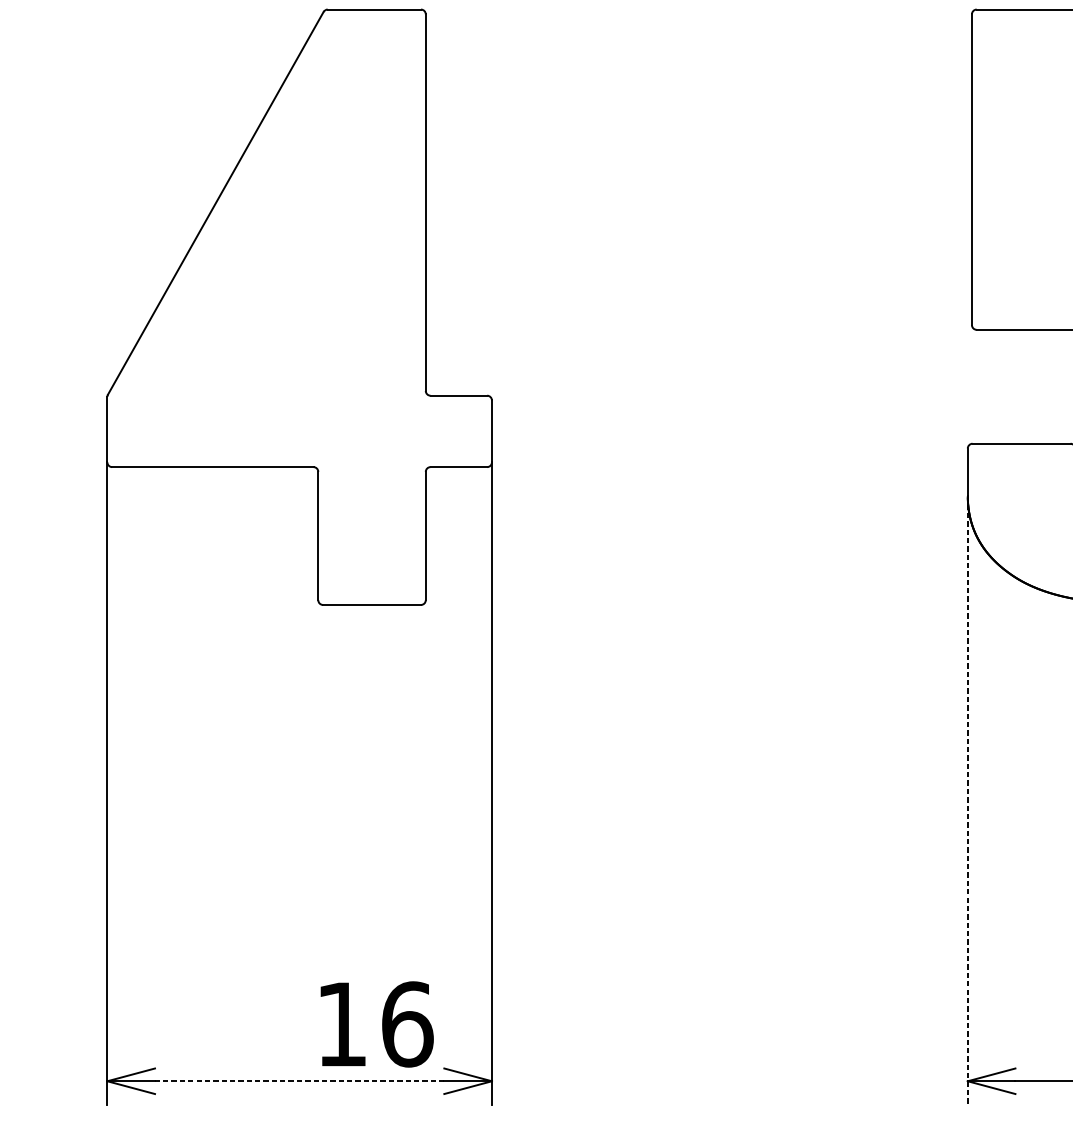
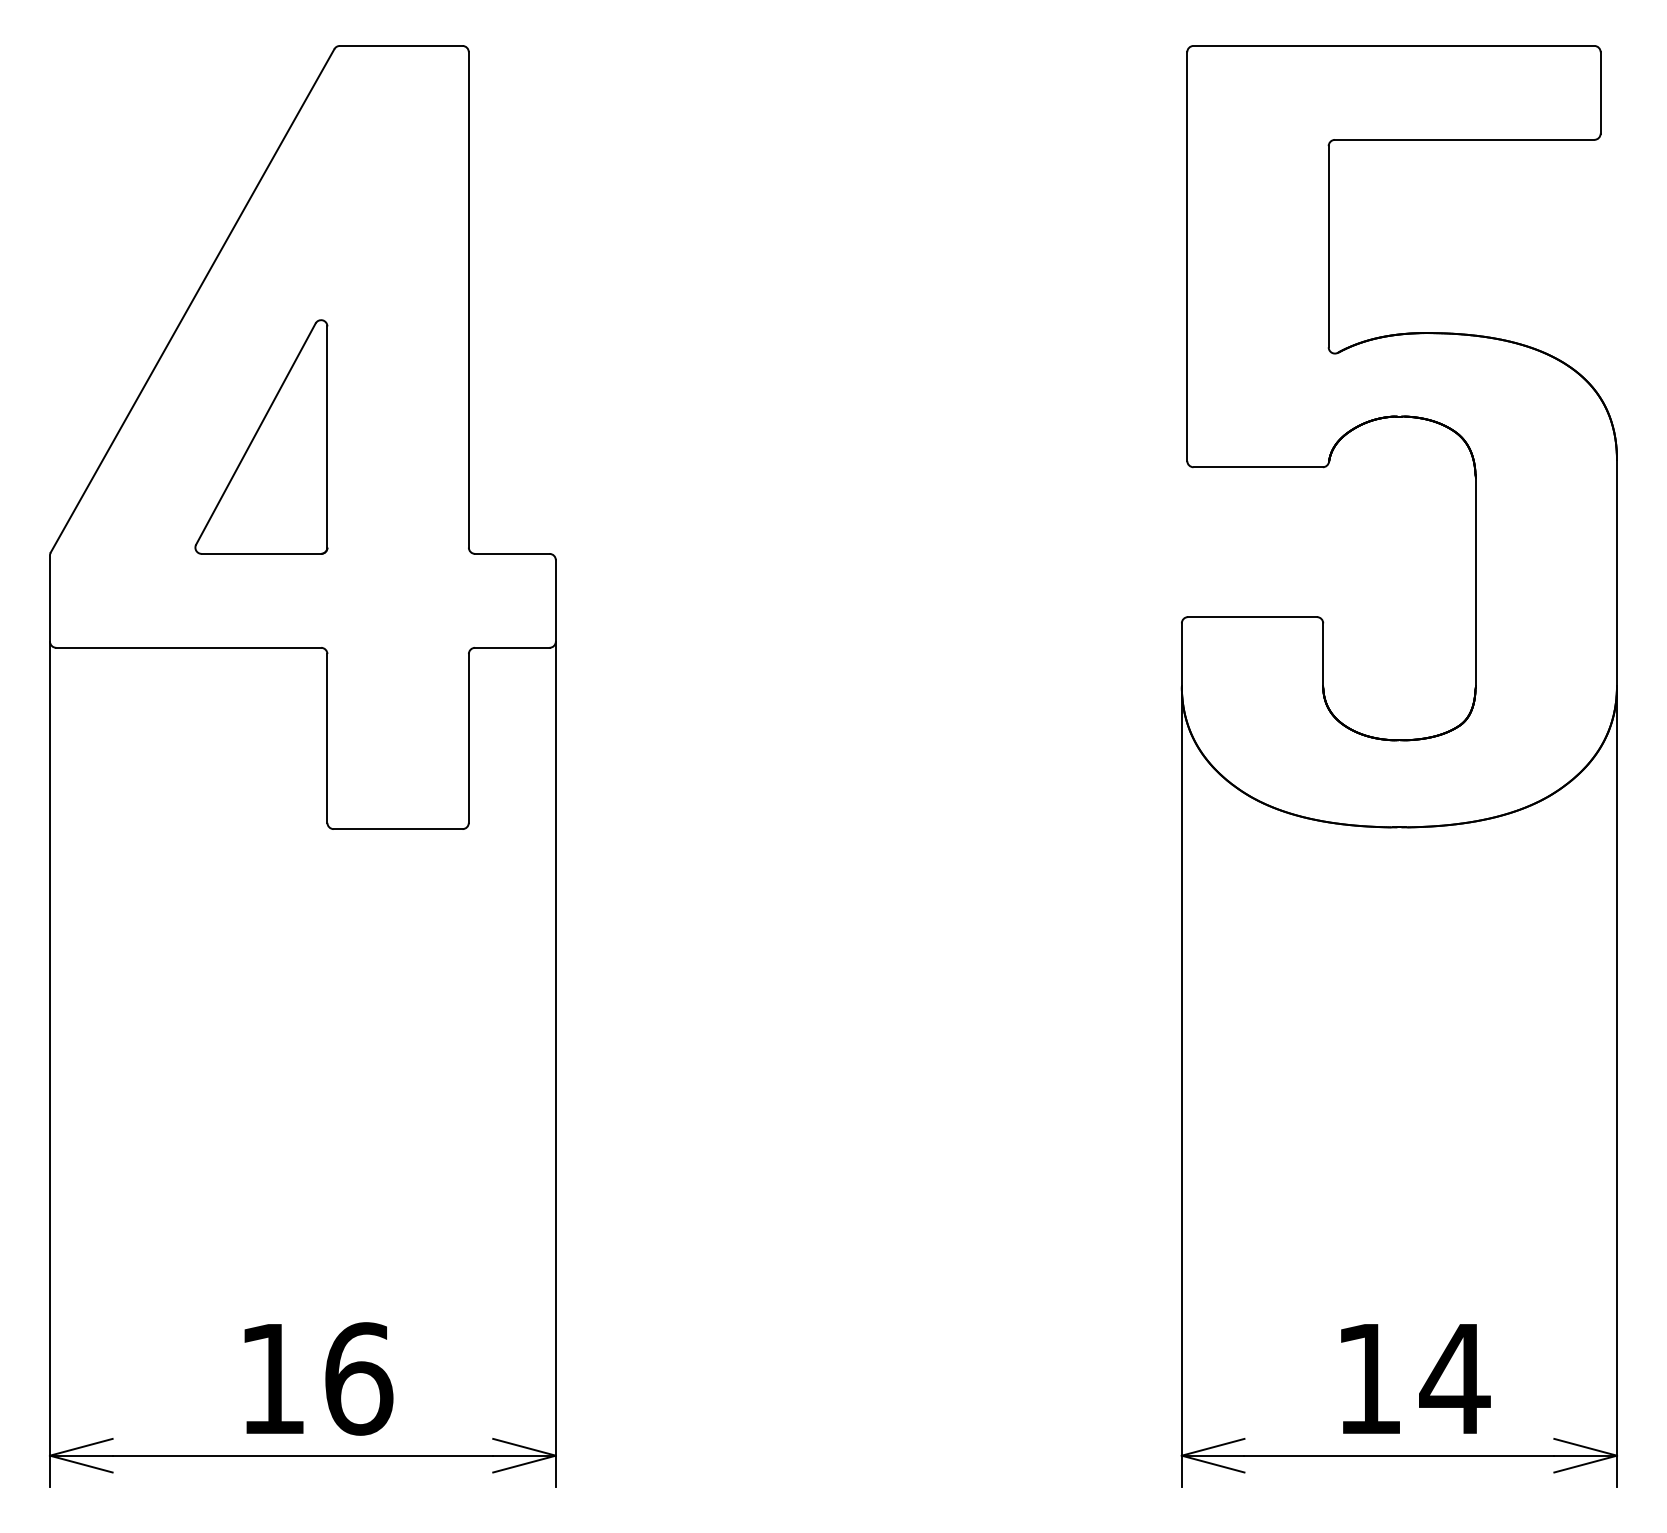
part: (268, 306) -> (261, 436), added
line: (967, 800) -> (1181, 1086), dashed -> solid
text: (376, 1024) -> (318, 1378), moved
line: (299, 1081) -> (302, 1455), dashed -> solid

